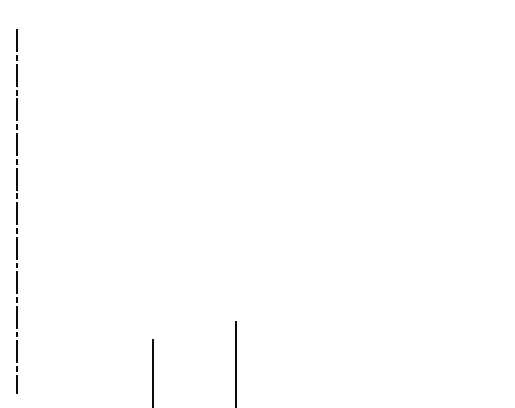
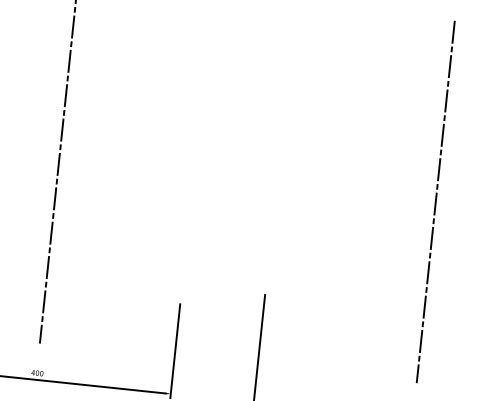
line: (396, 211) -> (436, 201), added

